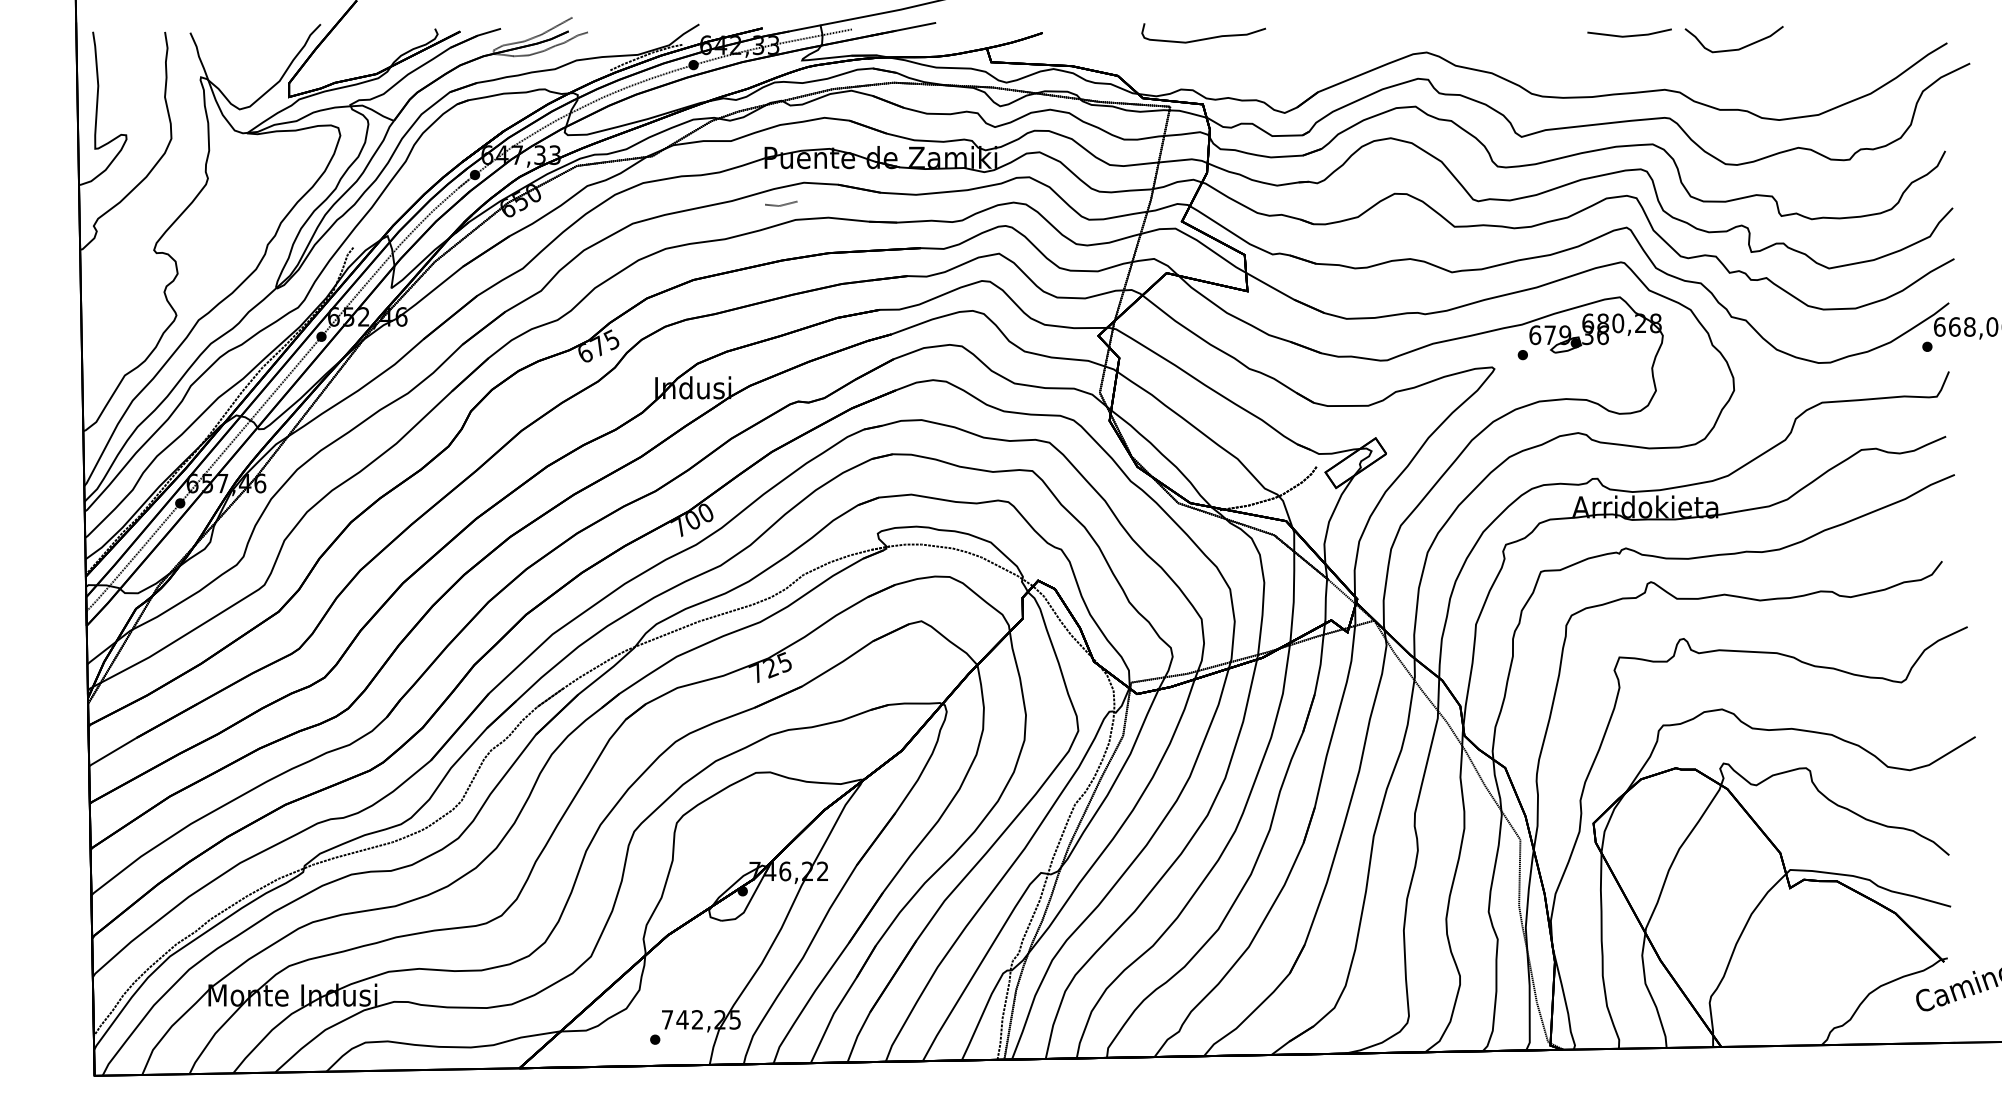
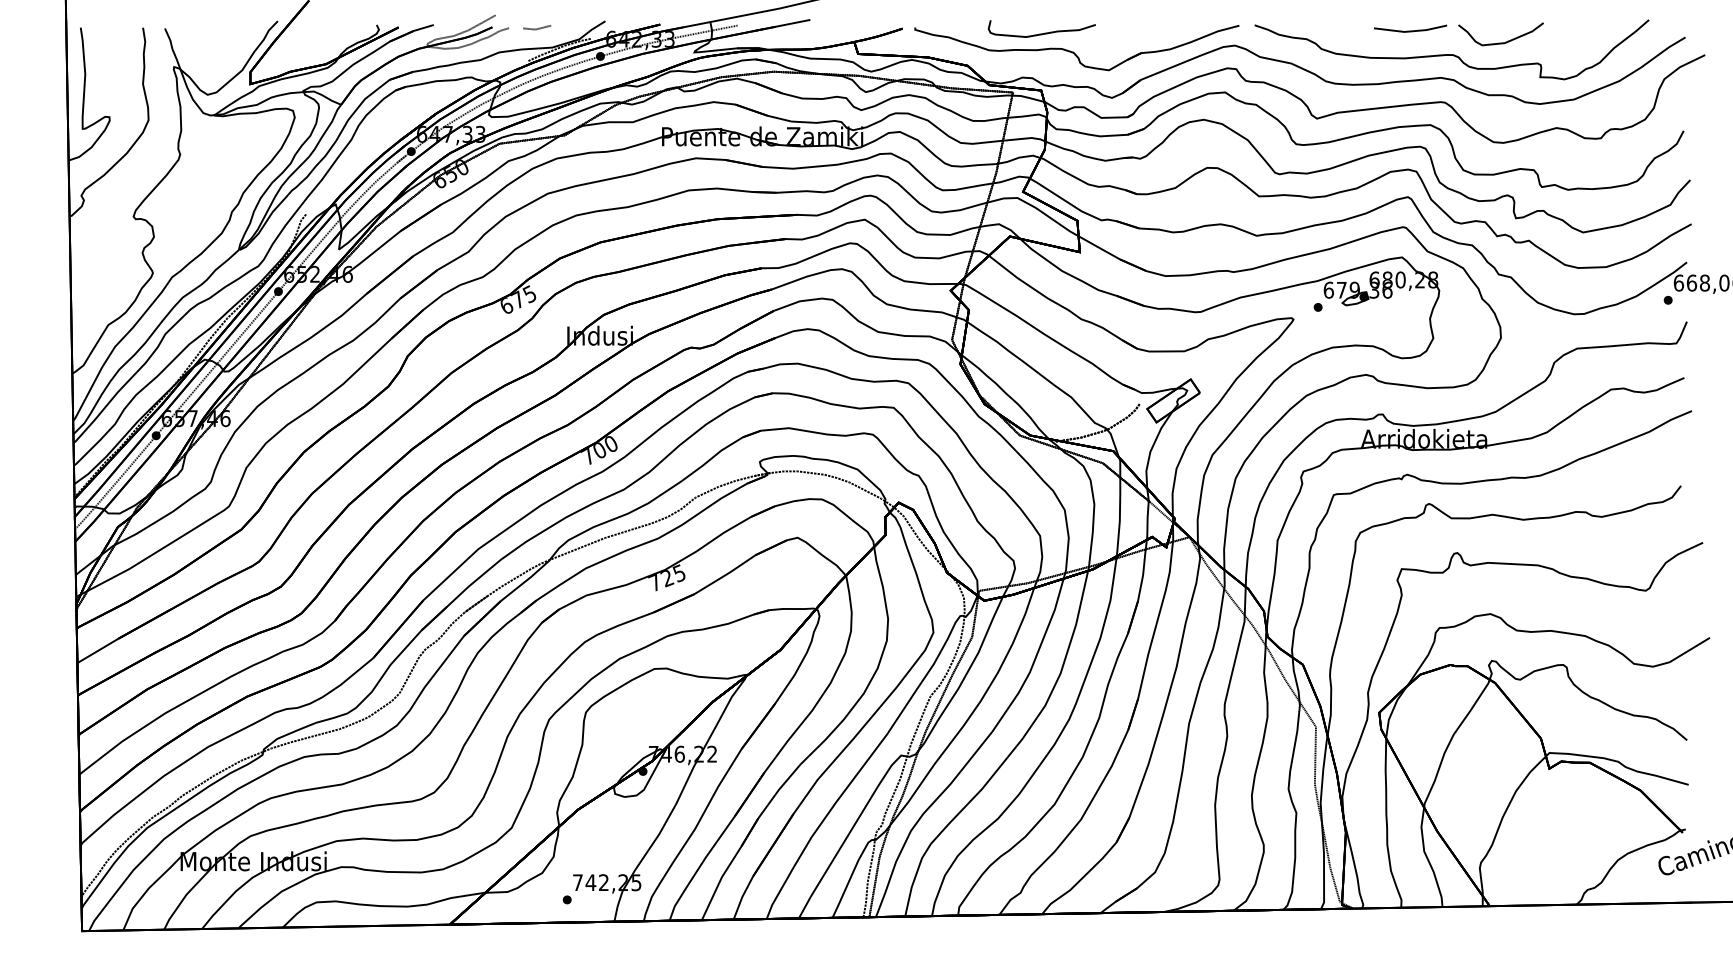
part: (1243, 54) -> (1076, 47), added
curve: (1677, 62) -> (1451, 54), added
line: (781, 204) -> (537, 28), moved

